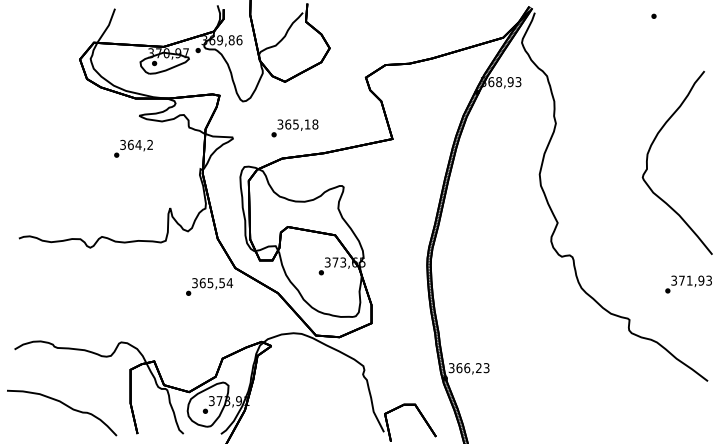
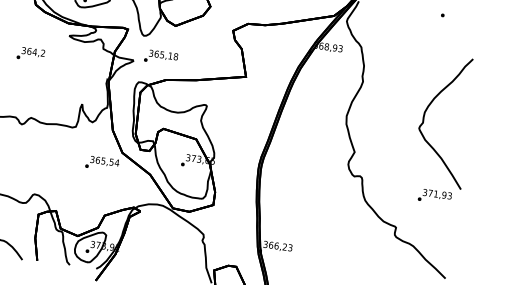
text: (294, 128) -> (160, 57), moved
text: (133, 148) -> (30, 54), moved
text: (688, 284) -> (434, 196), moved

